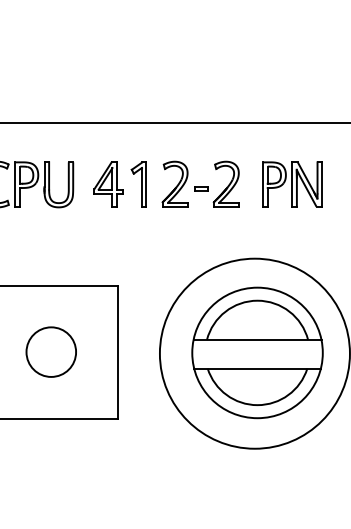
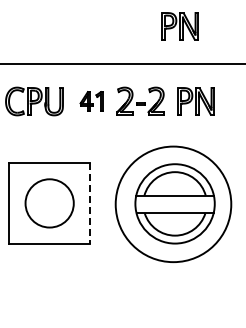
part: (264, 61) -> (179, 26), added
part: (120, 184) -> (91, 101), size x0.7
circle: (51, 352) -> (49, 203), size x1.6
line: (118, 352) -> (90, 203), solid -> dashed

